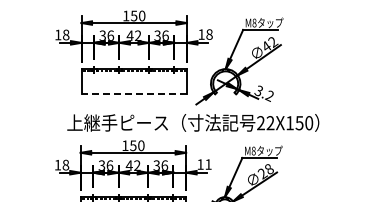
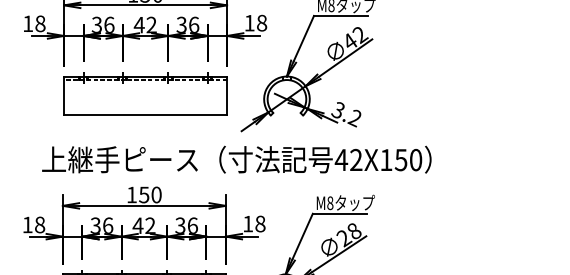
line: (134, 94) -> (146, 115), dashed -> solid
text: (260, 123) -> (340, 160), 22X150 -> 42X150
text: (208, 164) -> (260, 223), 11 -> 18

